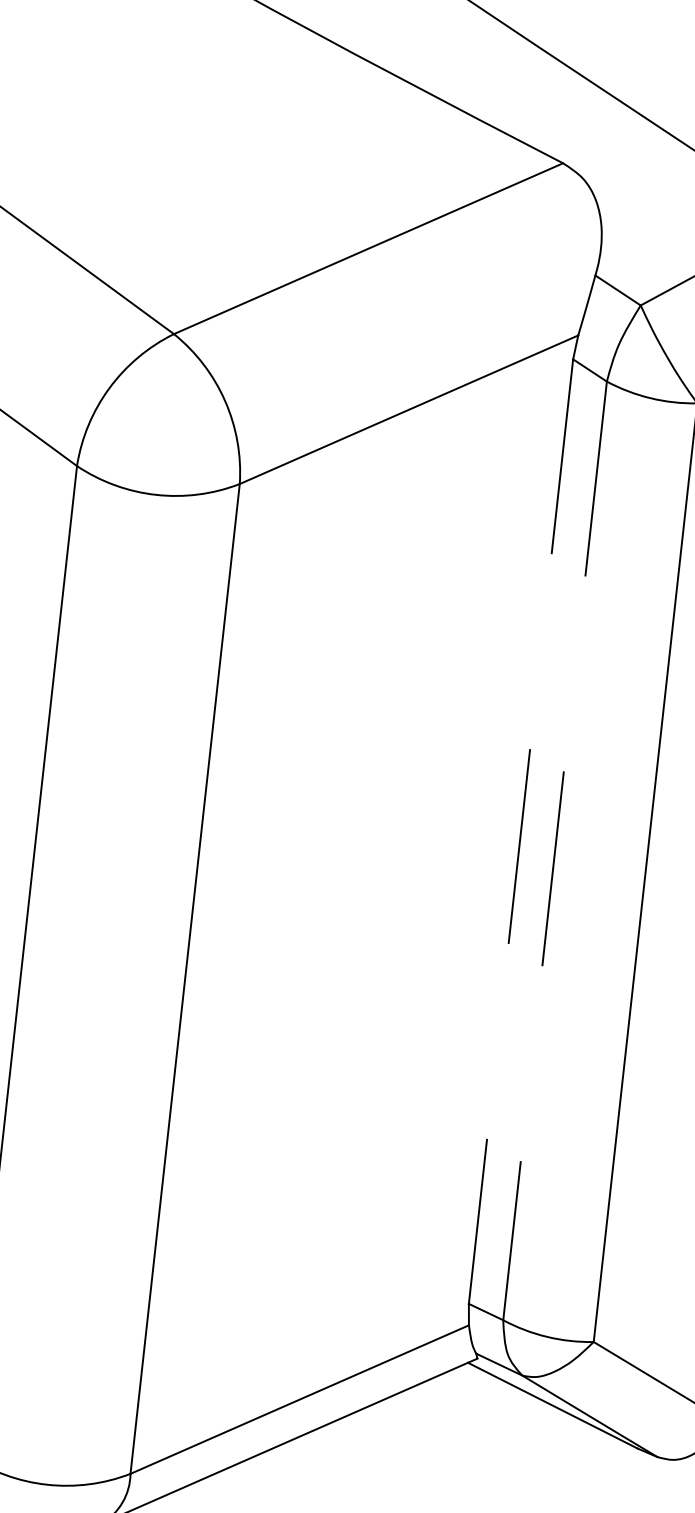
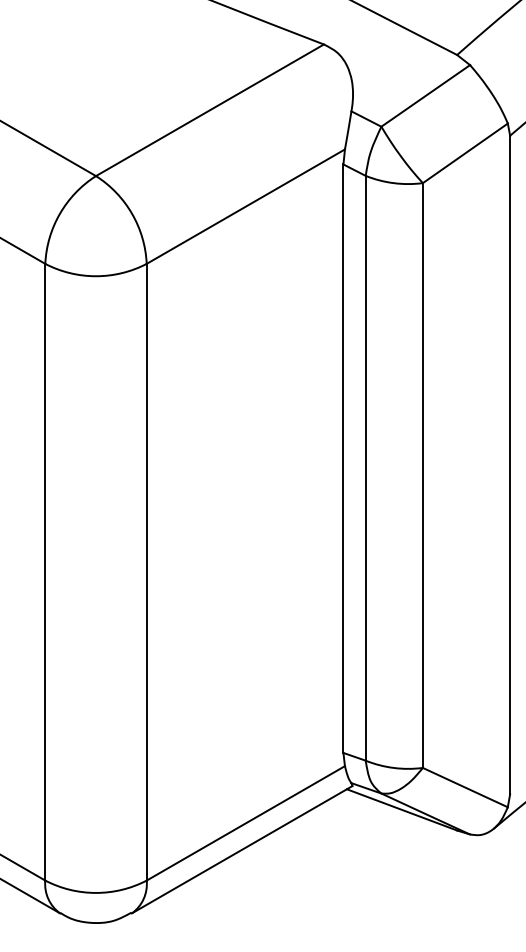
line: (520, 832) -> (343, 459), dashed -> solid
line: (554, 851) -> (365, 468), dashed -> solid

